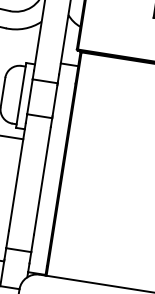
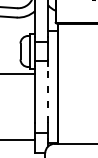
line: (42, 180) -> (48, 94), solid -> dashed

